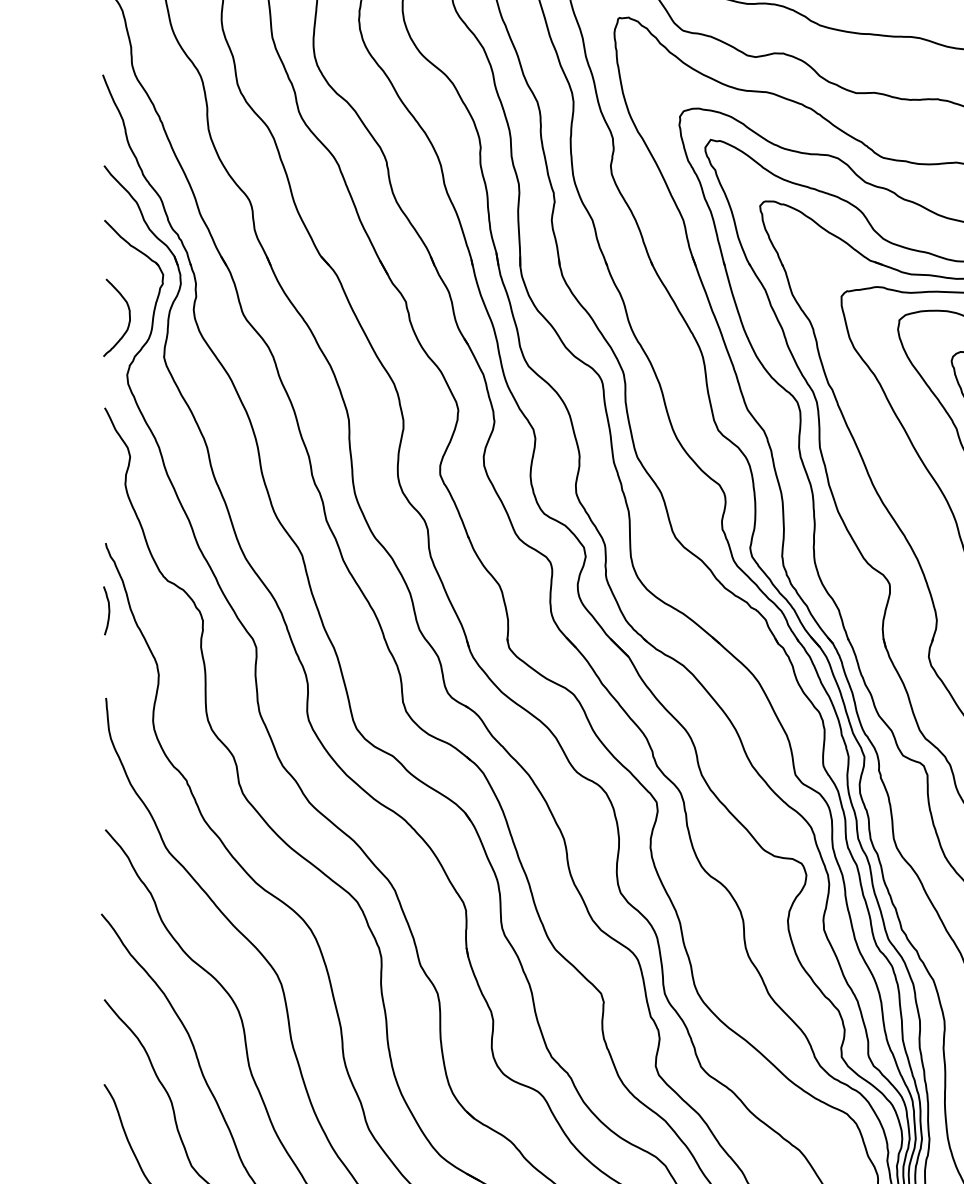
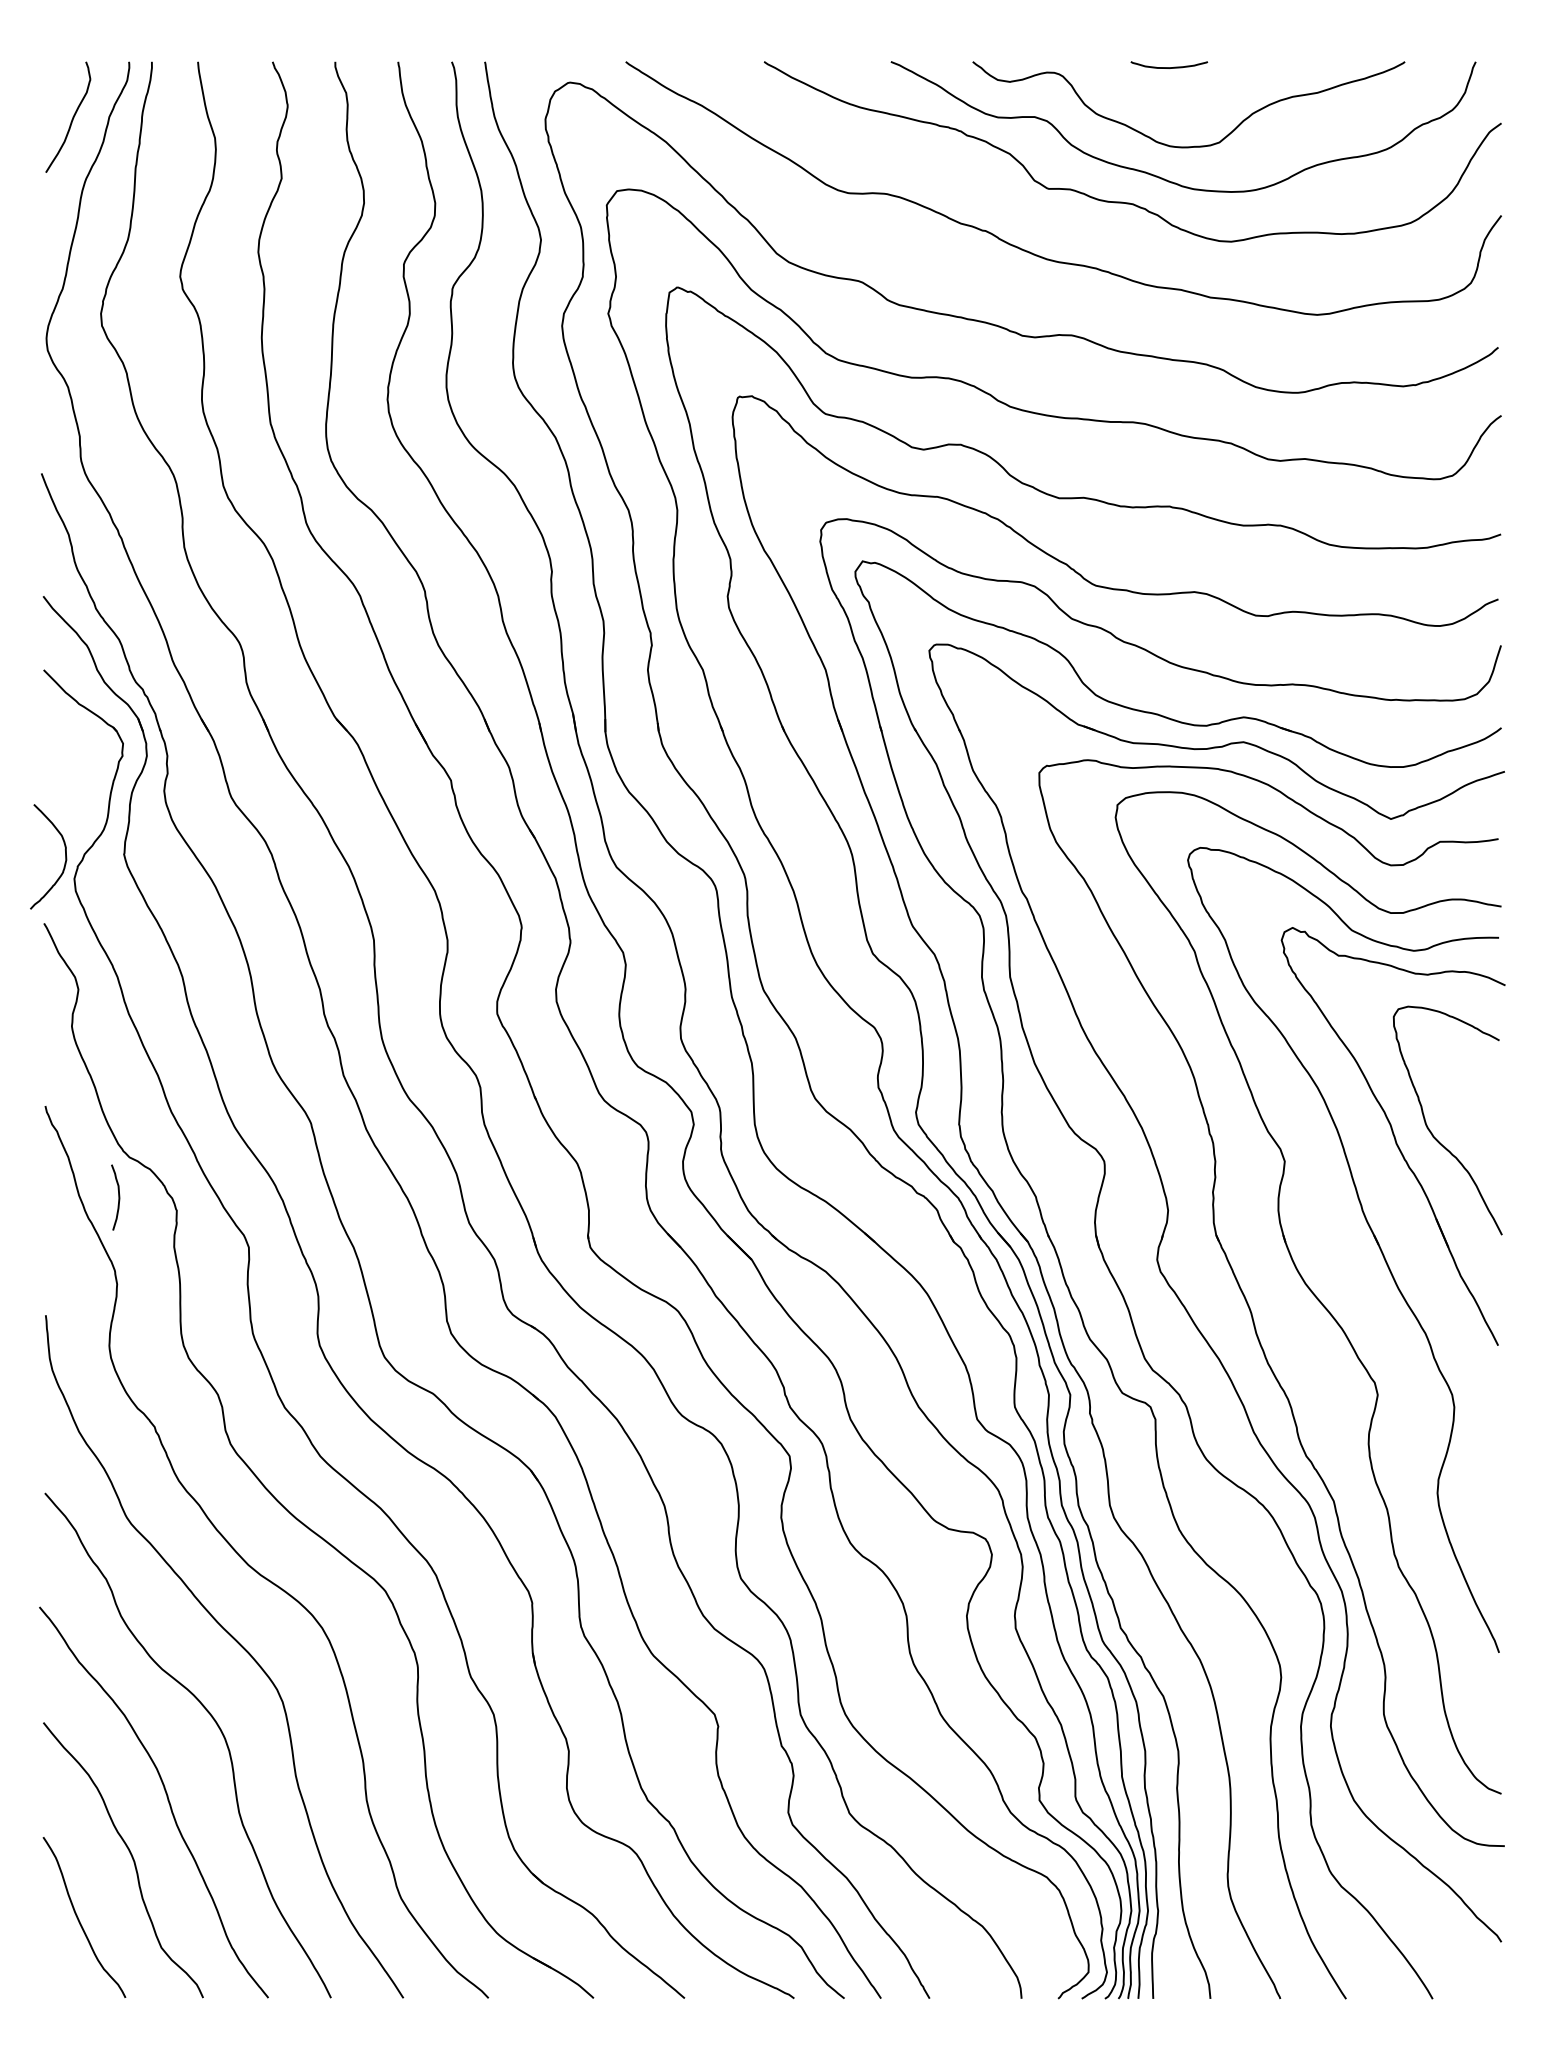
curve: (129, 317) -> (65, 856), moved
curve: (108, 610) -> (118, 1197), moved

